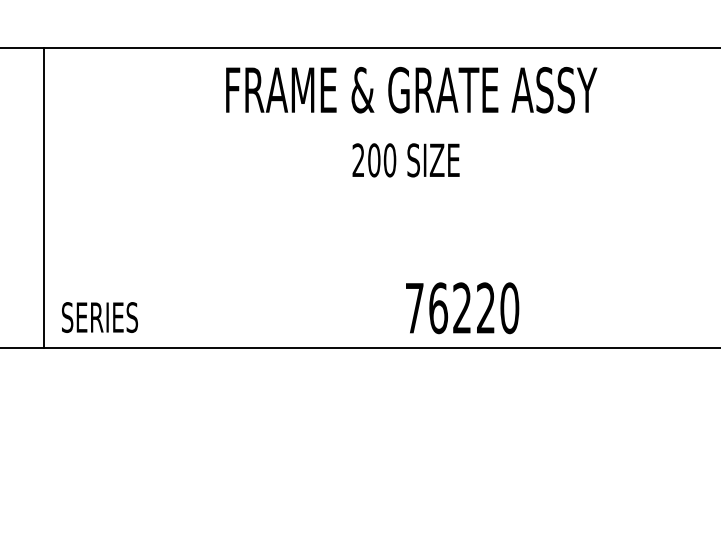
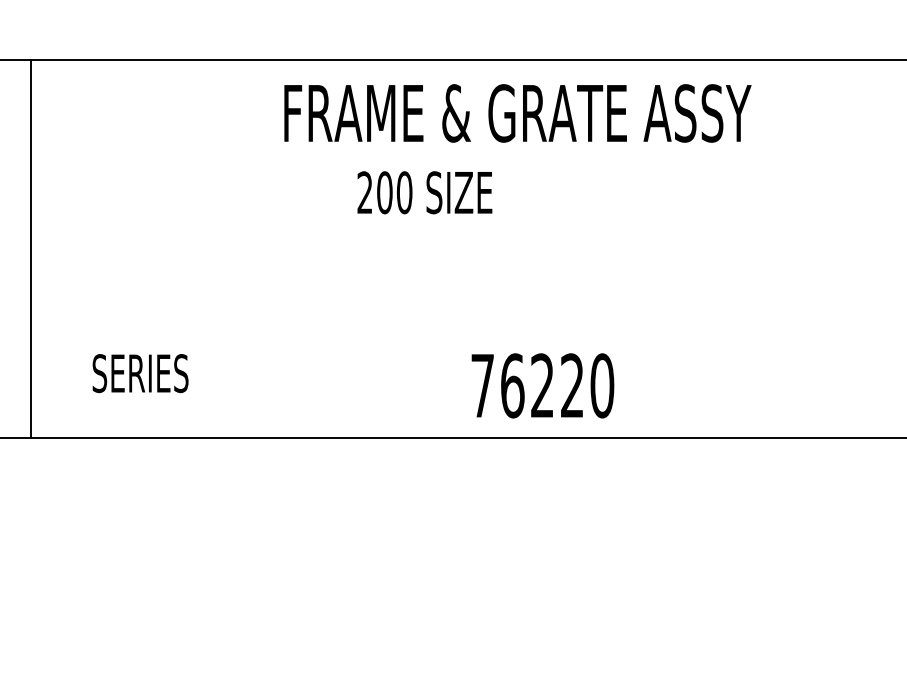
text: (405, 160) -> (424, 192), moved
line: (44, 197) -> (31, 248), moved
text: (462, 307) -> (542, 385), moved
text: (99, 317) -> (140, 373), moved

